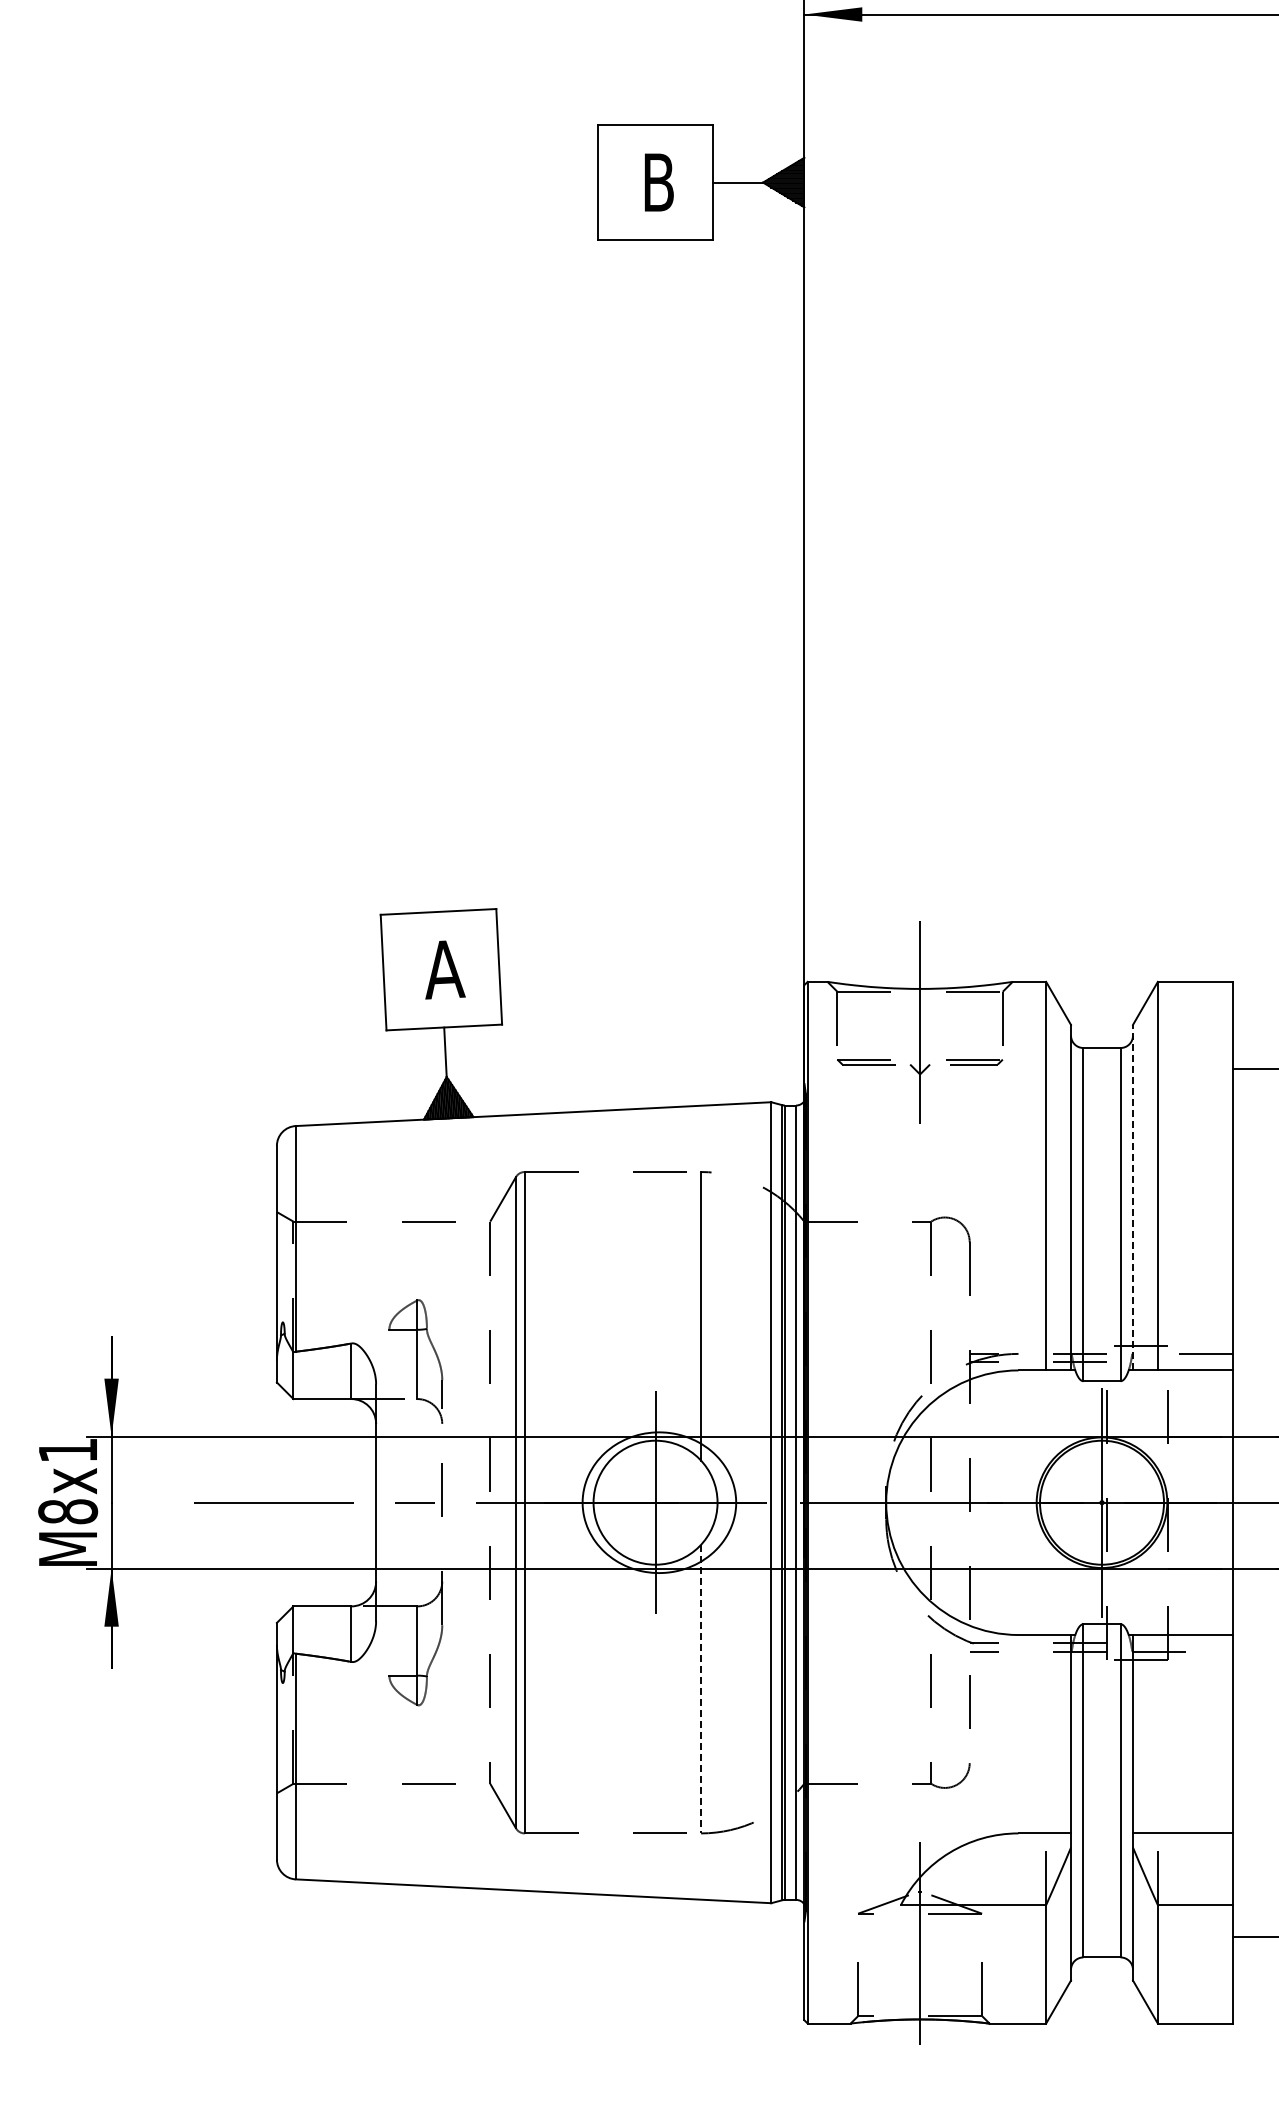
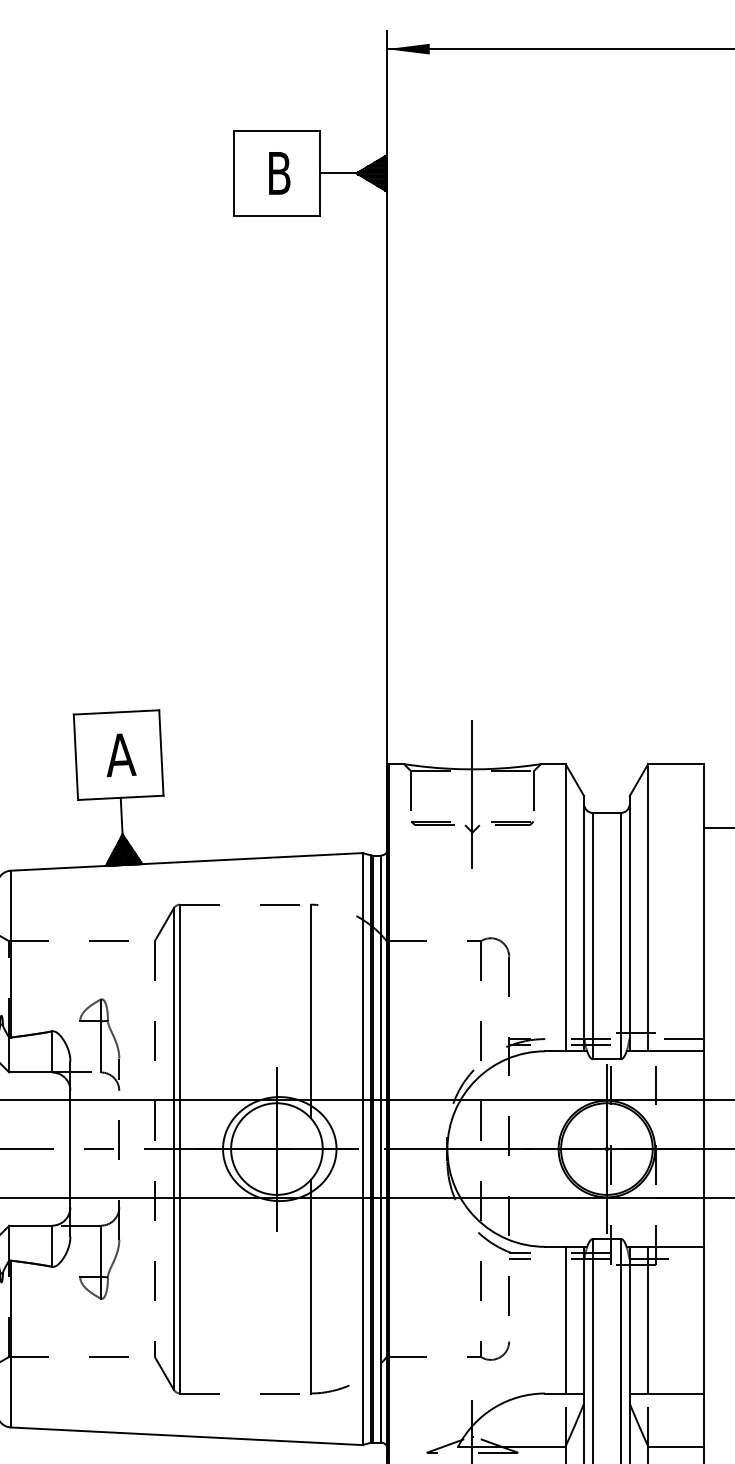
line: (1133, 1197) -> (630, 923), dashed -> solid
line: (701, 1689) -> (310, 1287), dashed -> solid
line: (1046, 1734) -> (565, 1320), added
line: (1157, 1734) -> (647, 1320), added

